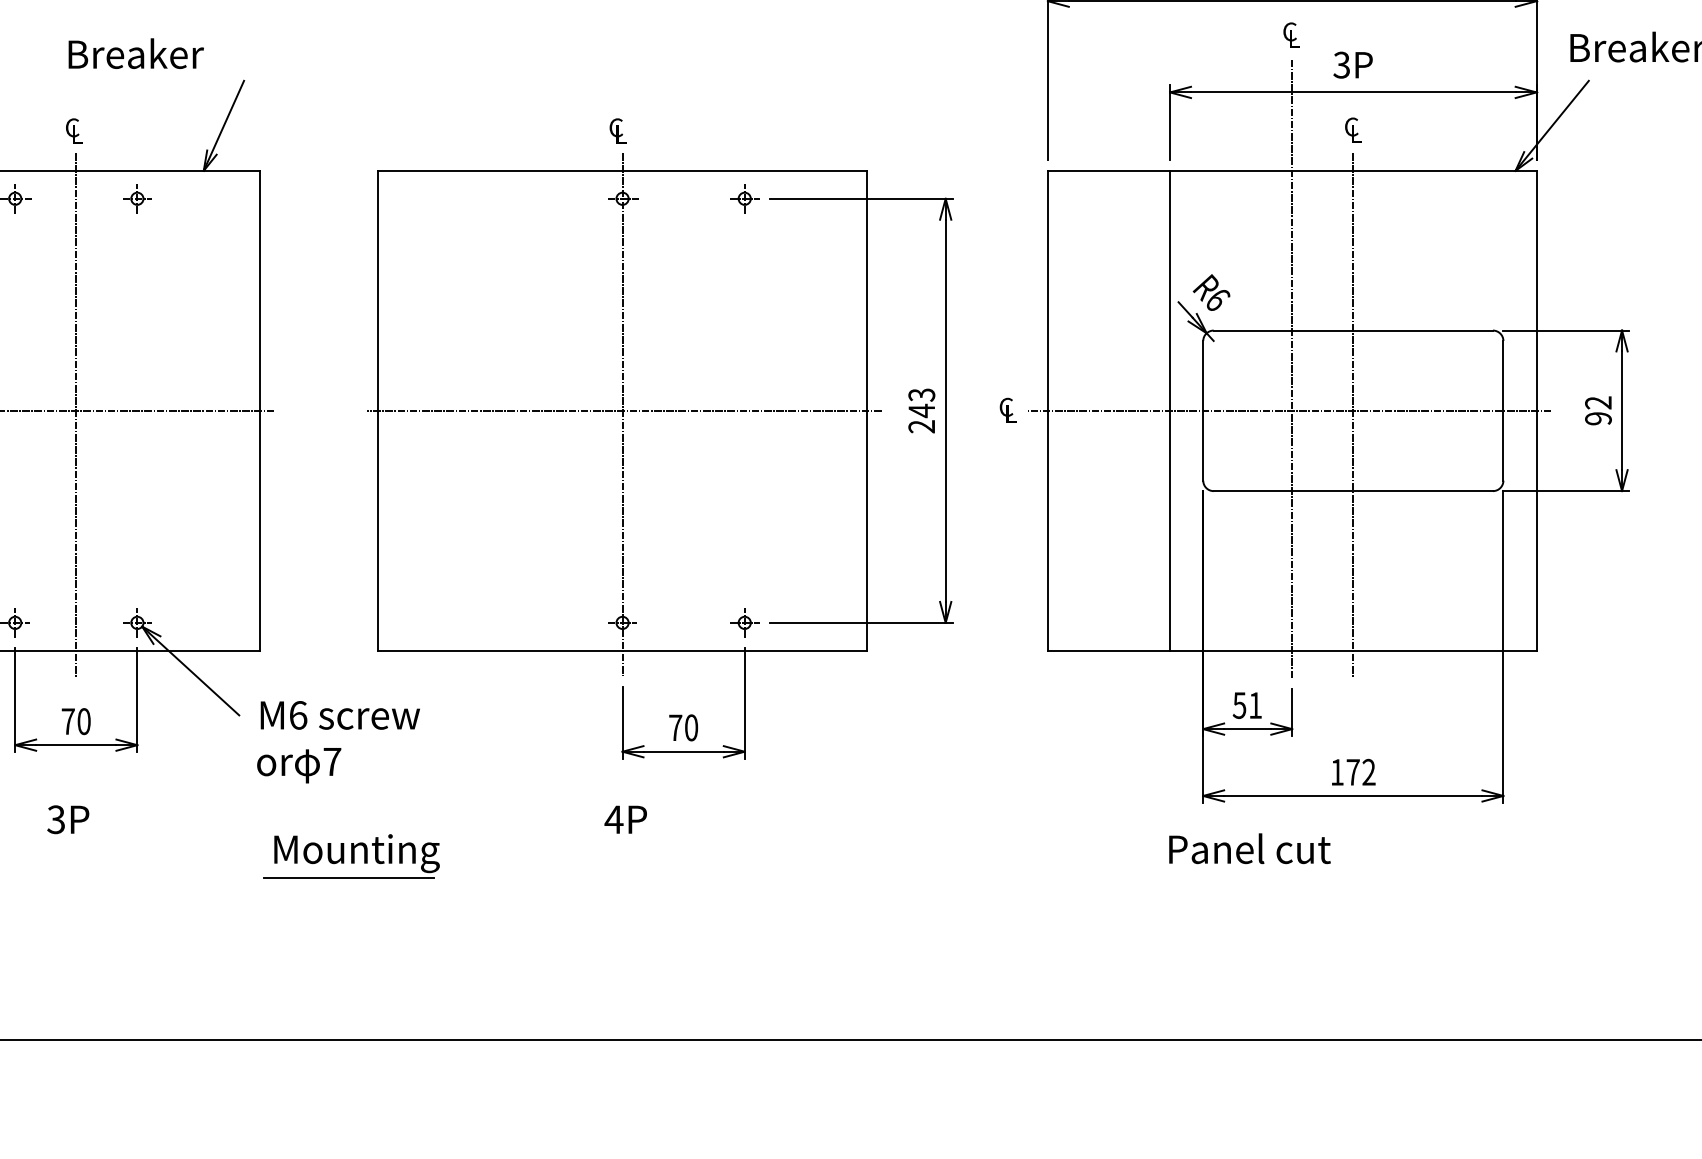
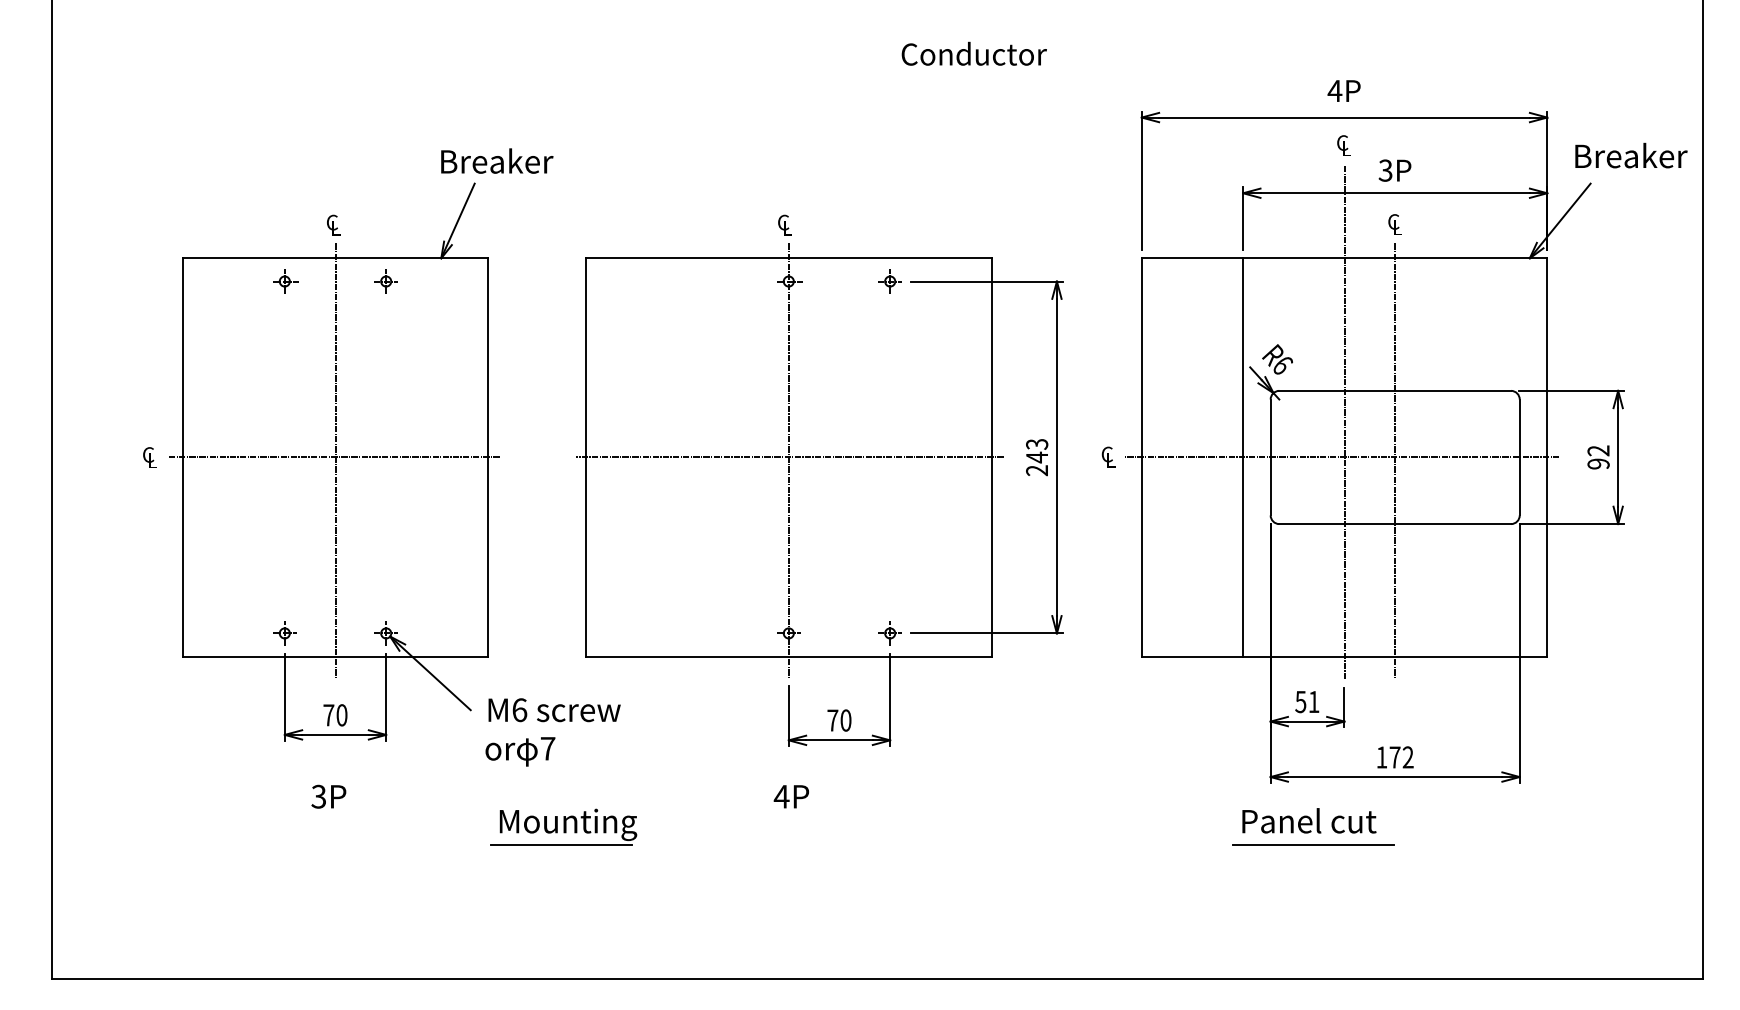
text: (136, 52) -> (497, 160), moved
line: (1254, 877) -> (1313, 844), added

